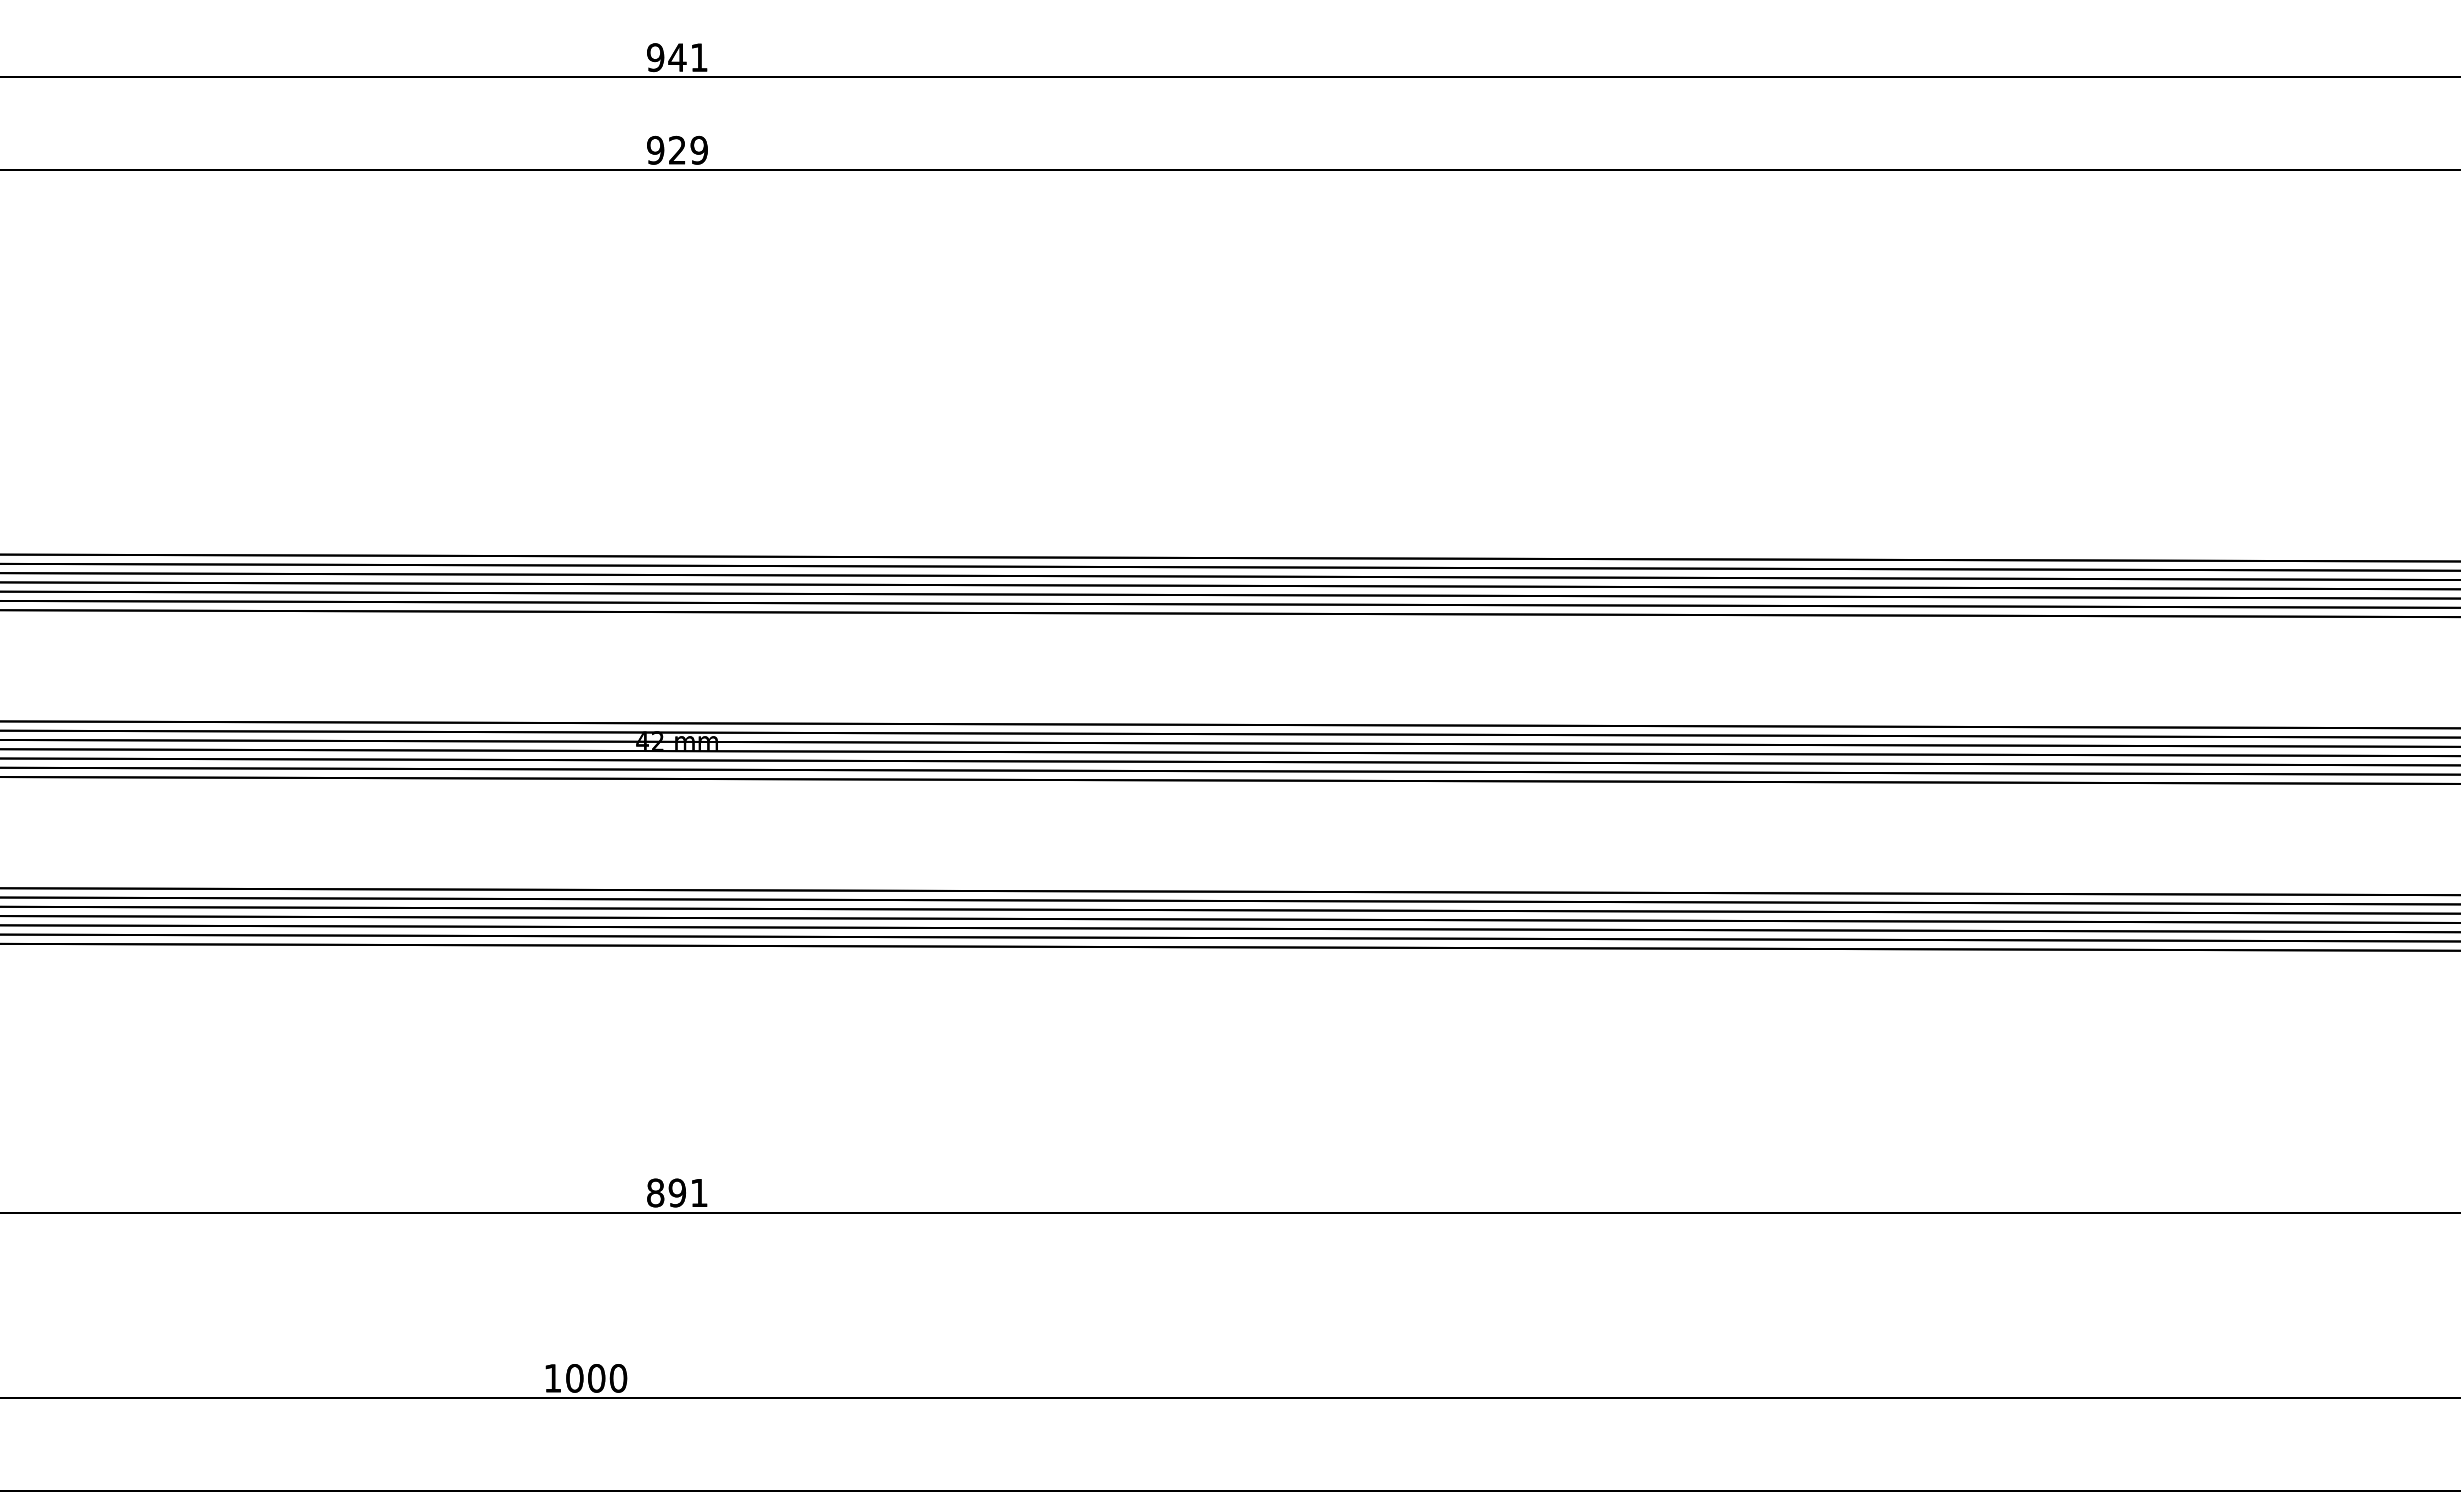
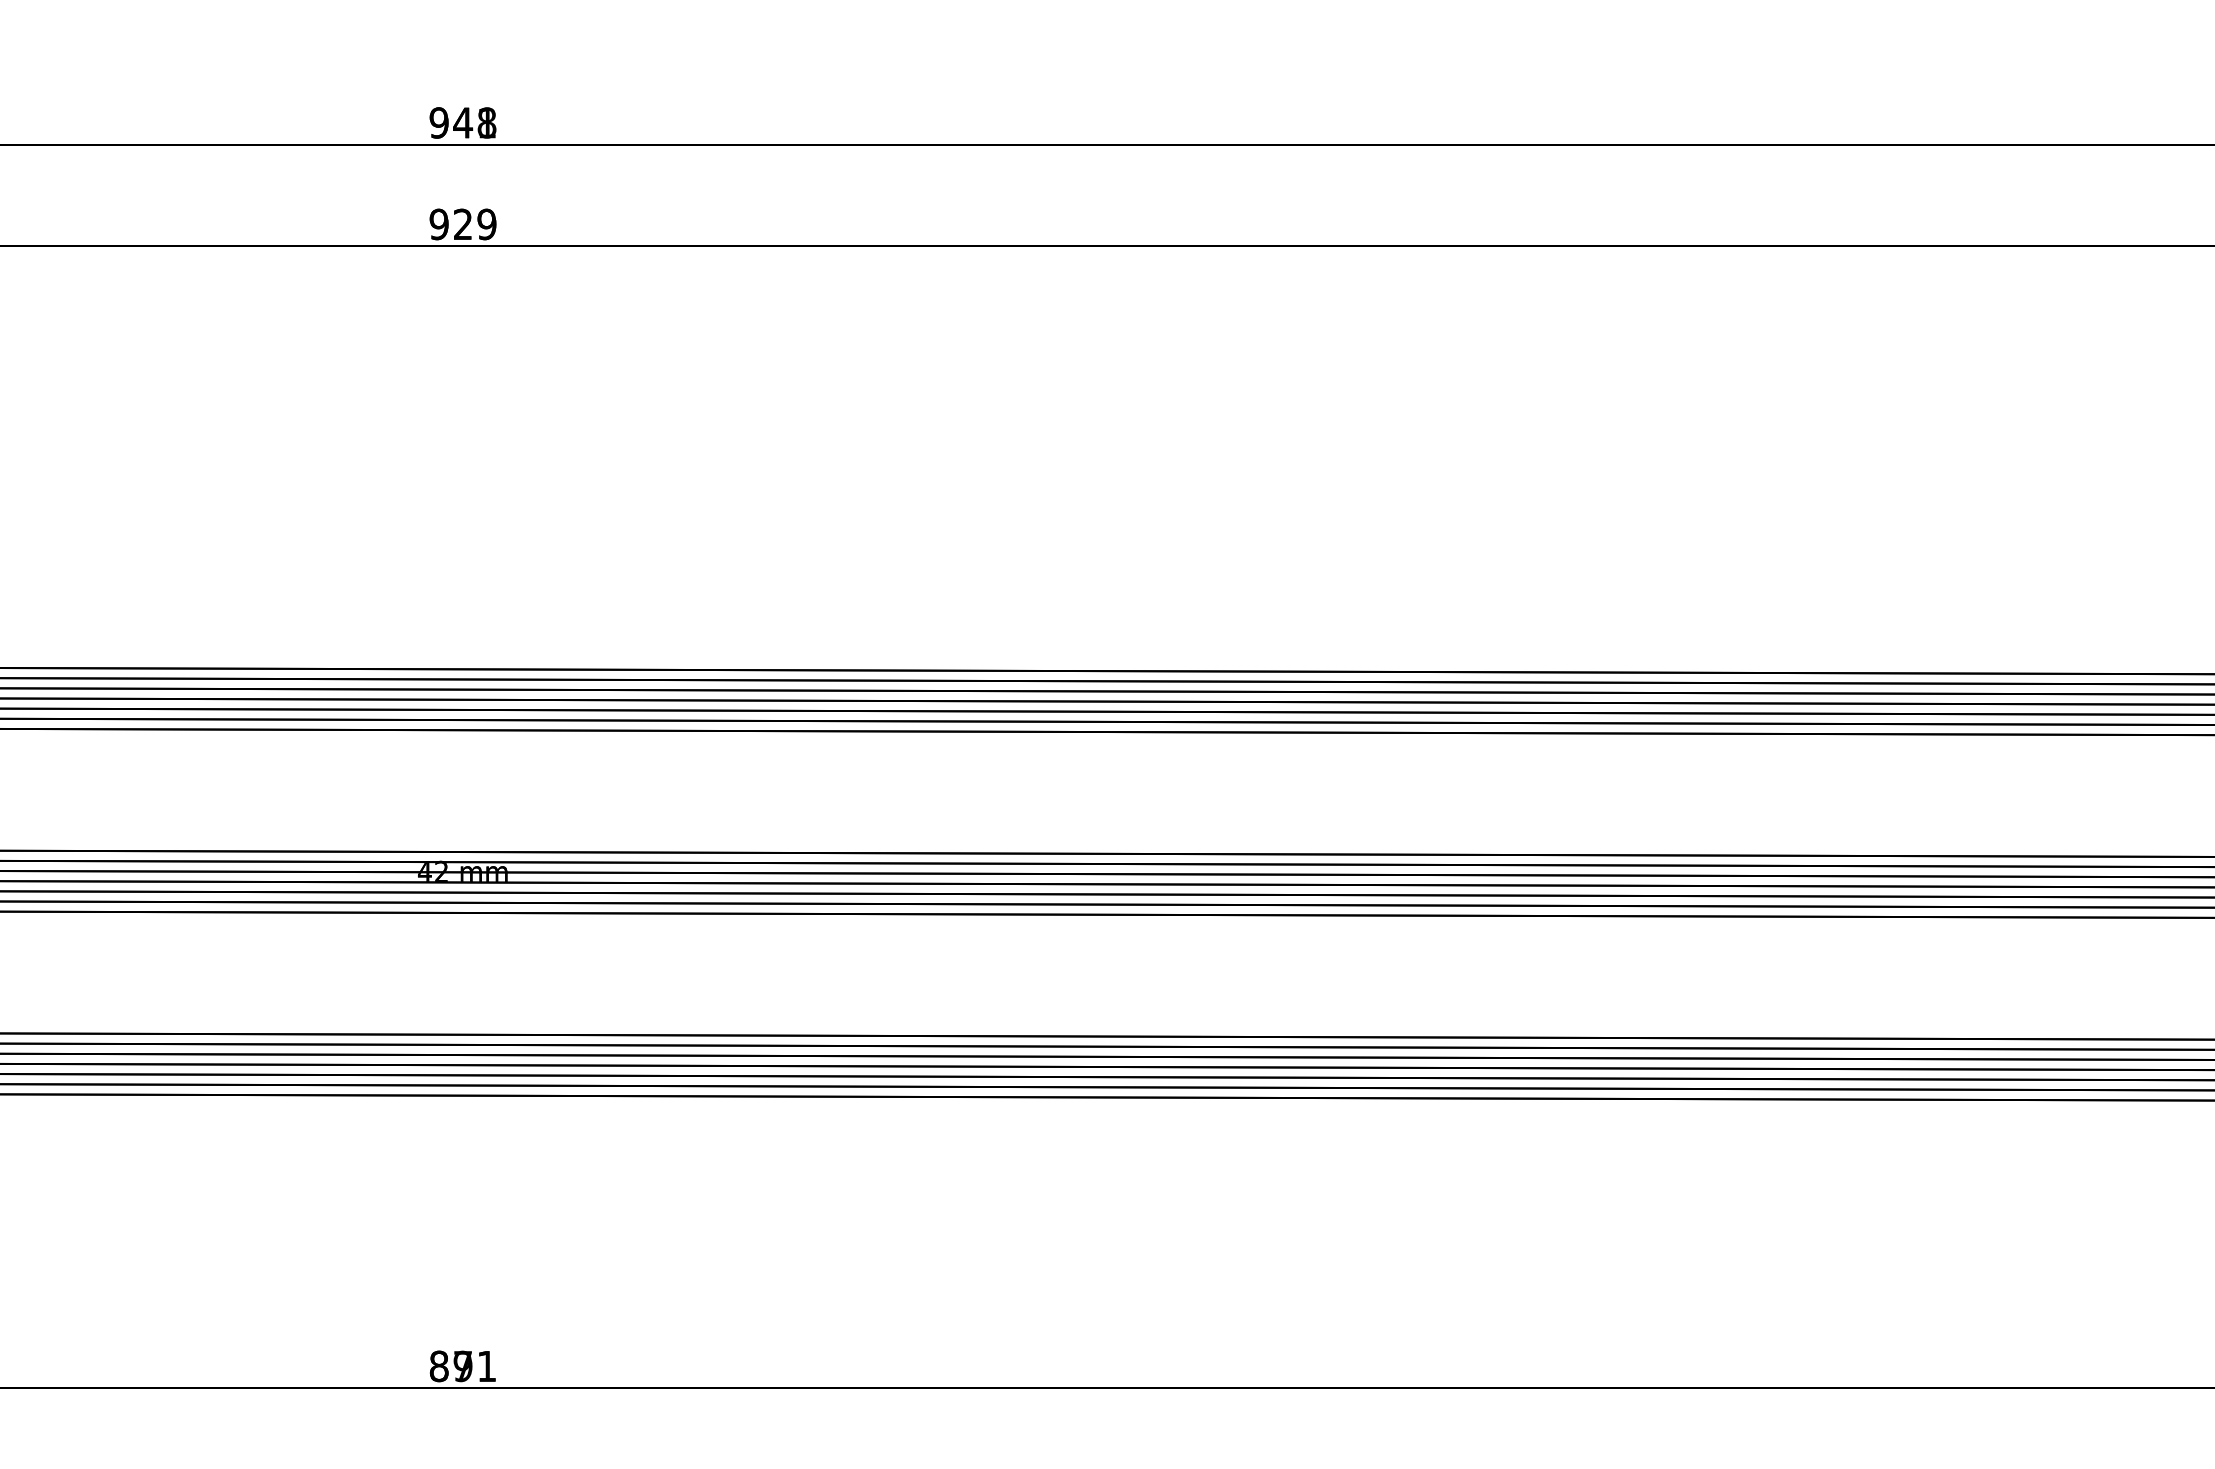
text: (698, 57) -> (486, 122), 941 -> 948
text: (676, 1192) -> (462, 1365), 891 -> 871

